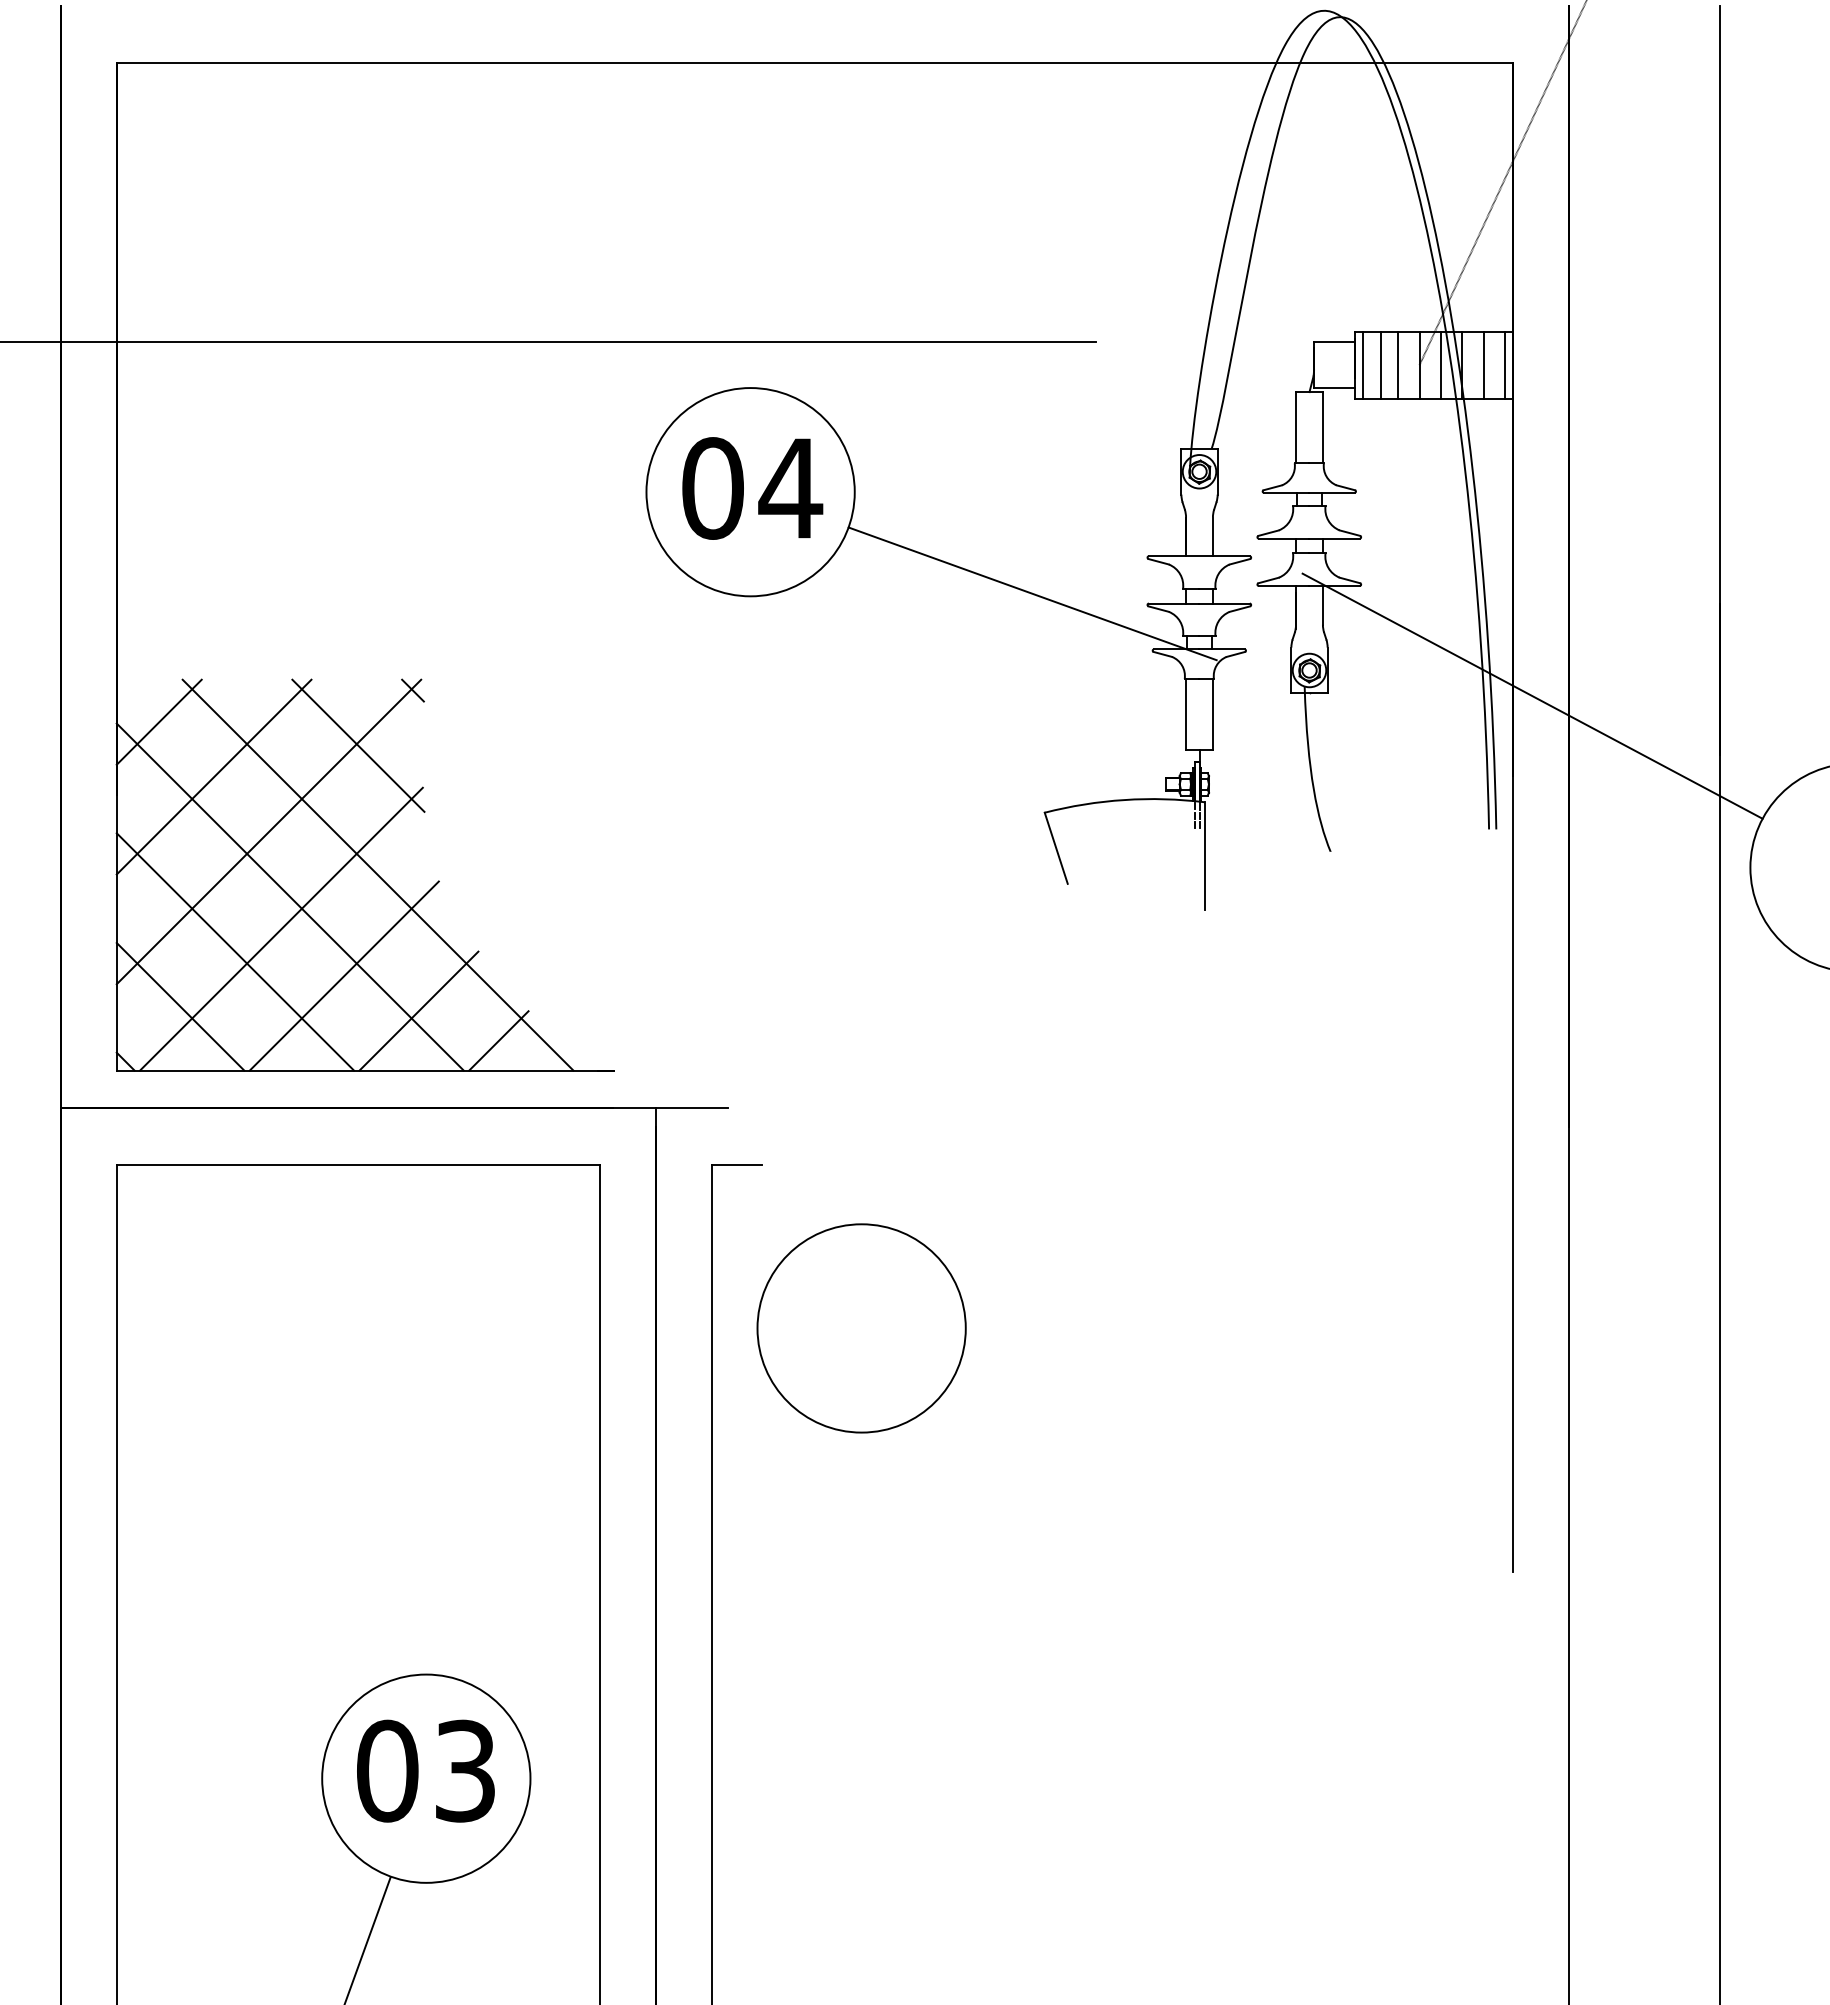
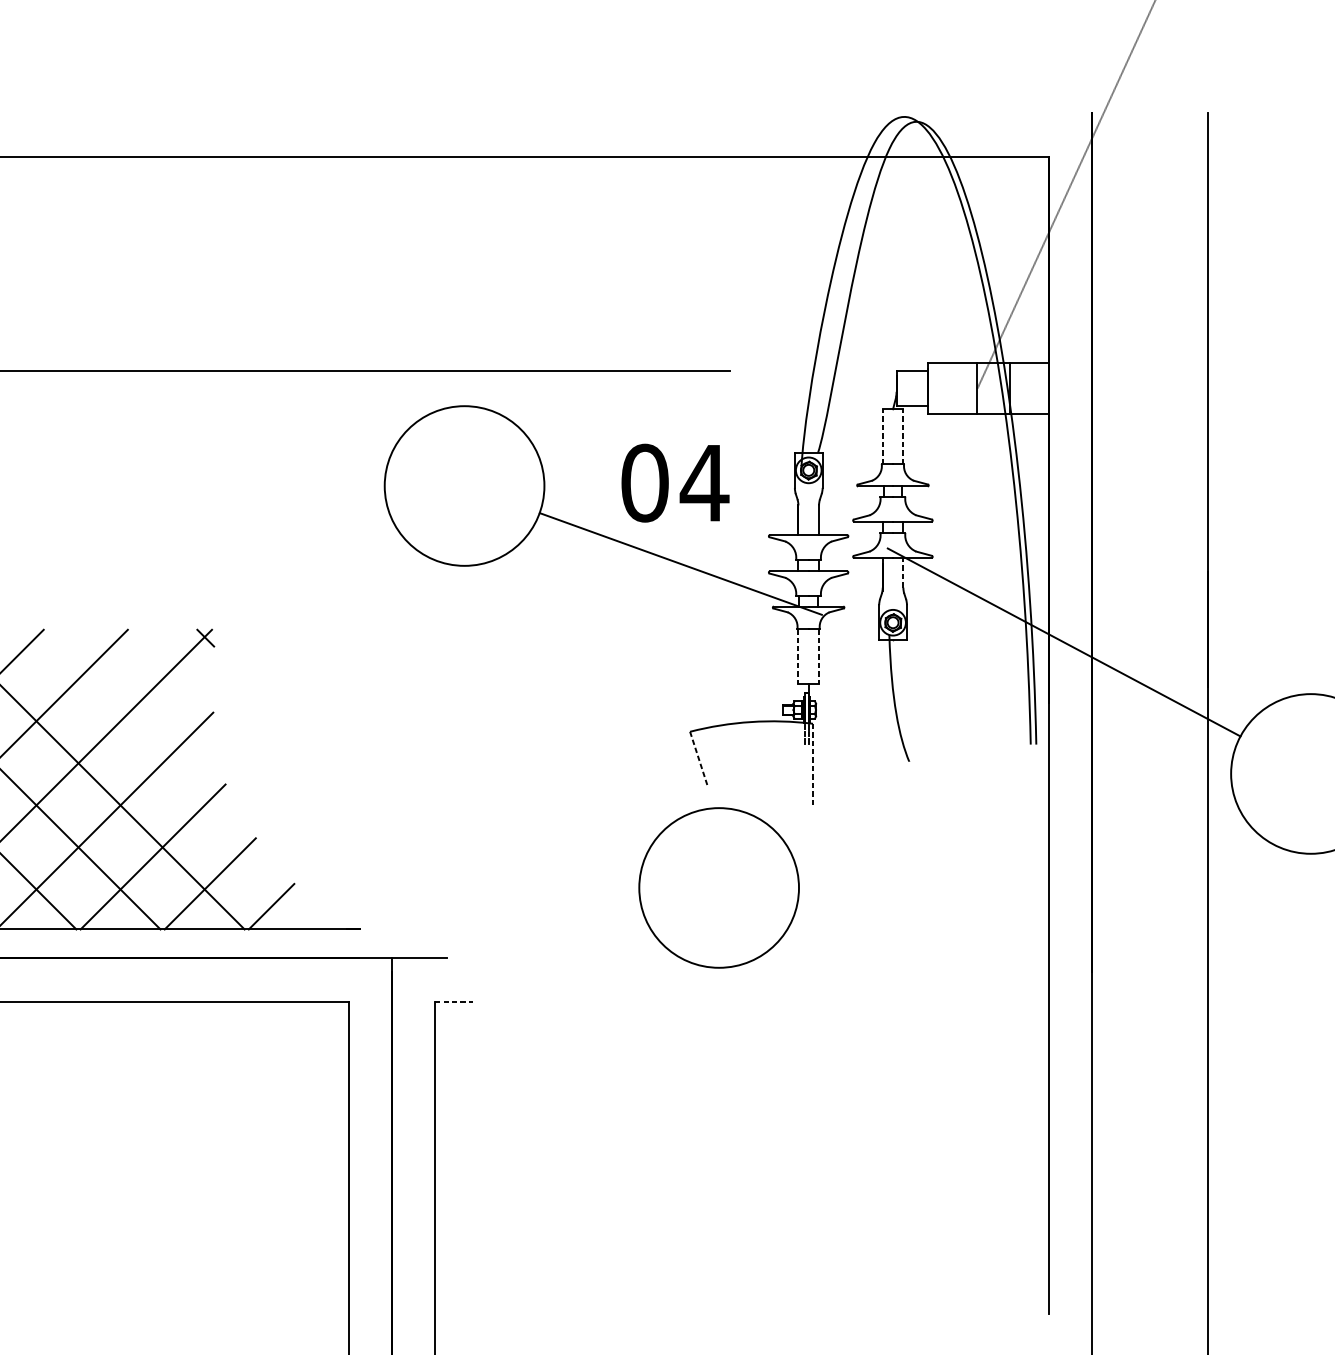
line: (1362, 364) -> (933, 388), removed
line: (1380, 364) -> (947, 388), removed
line: (1398, 364) -> (961, 388), removed
line: (1440, 364) -> (993, 388), removed
line: (1483, 364) -> (1026, 388), removed
line: (1504, 364) -> (1042, 388), removed
line: (1296, 427) -> (883, 436), solid -> dashed
line: (1322, 427) -> (903, 436), solid -> dashed
text: (752, 488) -> (675, 483), moved
line: (1322, 604) -> (903, 572), solid -> dashed
line: (1186, 714) -> (798, 656), solid -> dashed
line: (1212, 714) -> (818, 656), solid -> dashed
line: (358, 745) -> (163, 680), removed
line: (1056, 848) -> (699, 759), solid -> dashed
line: (1205, 856) -> (813, 765), solid -> dashed
line: (377, 874) -> (178, 779), removed
line: (737, 1164) -> (454, 1001), solid -> dashed
circle: (861, 1328) -> (719, 888), moved

